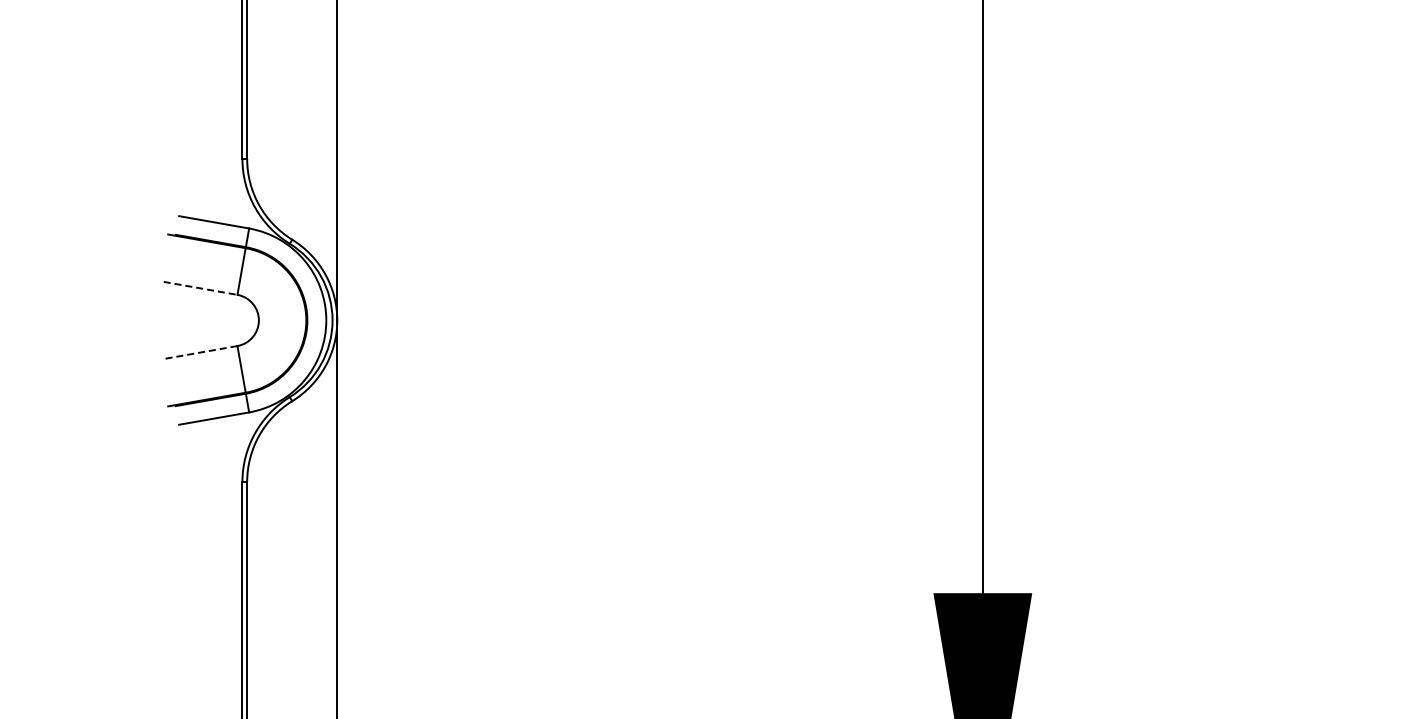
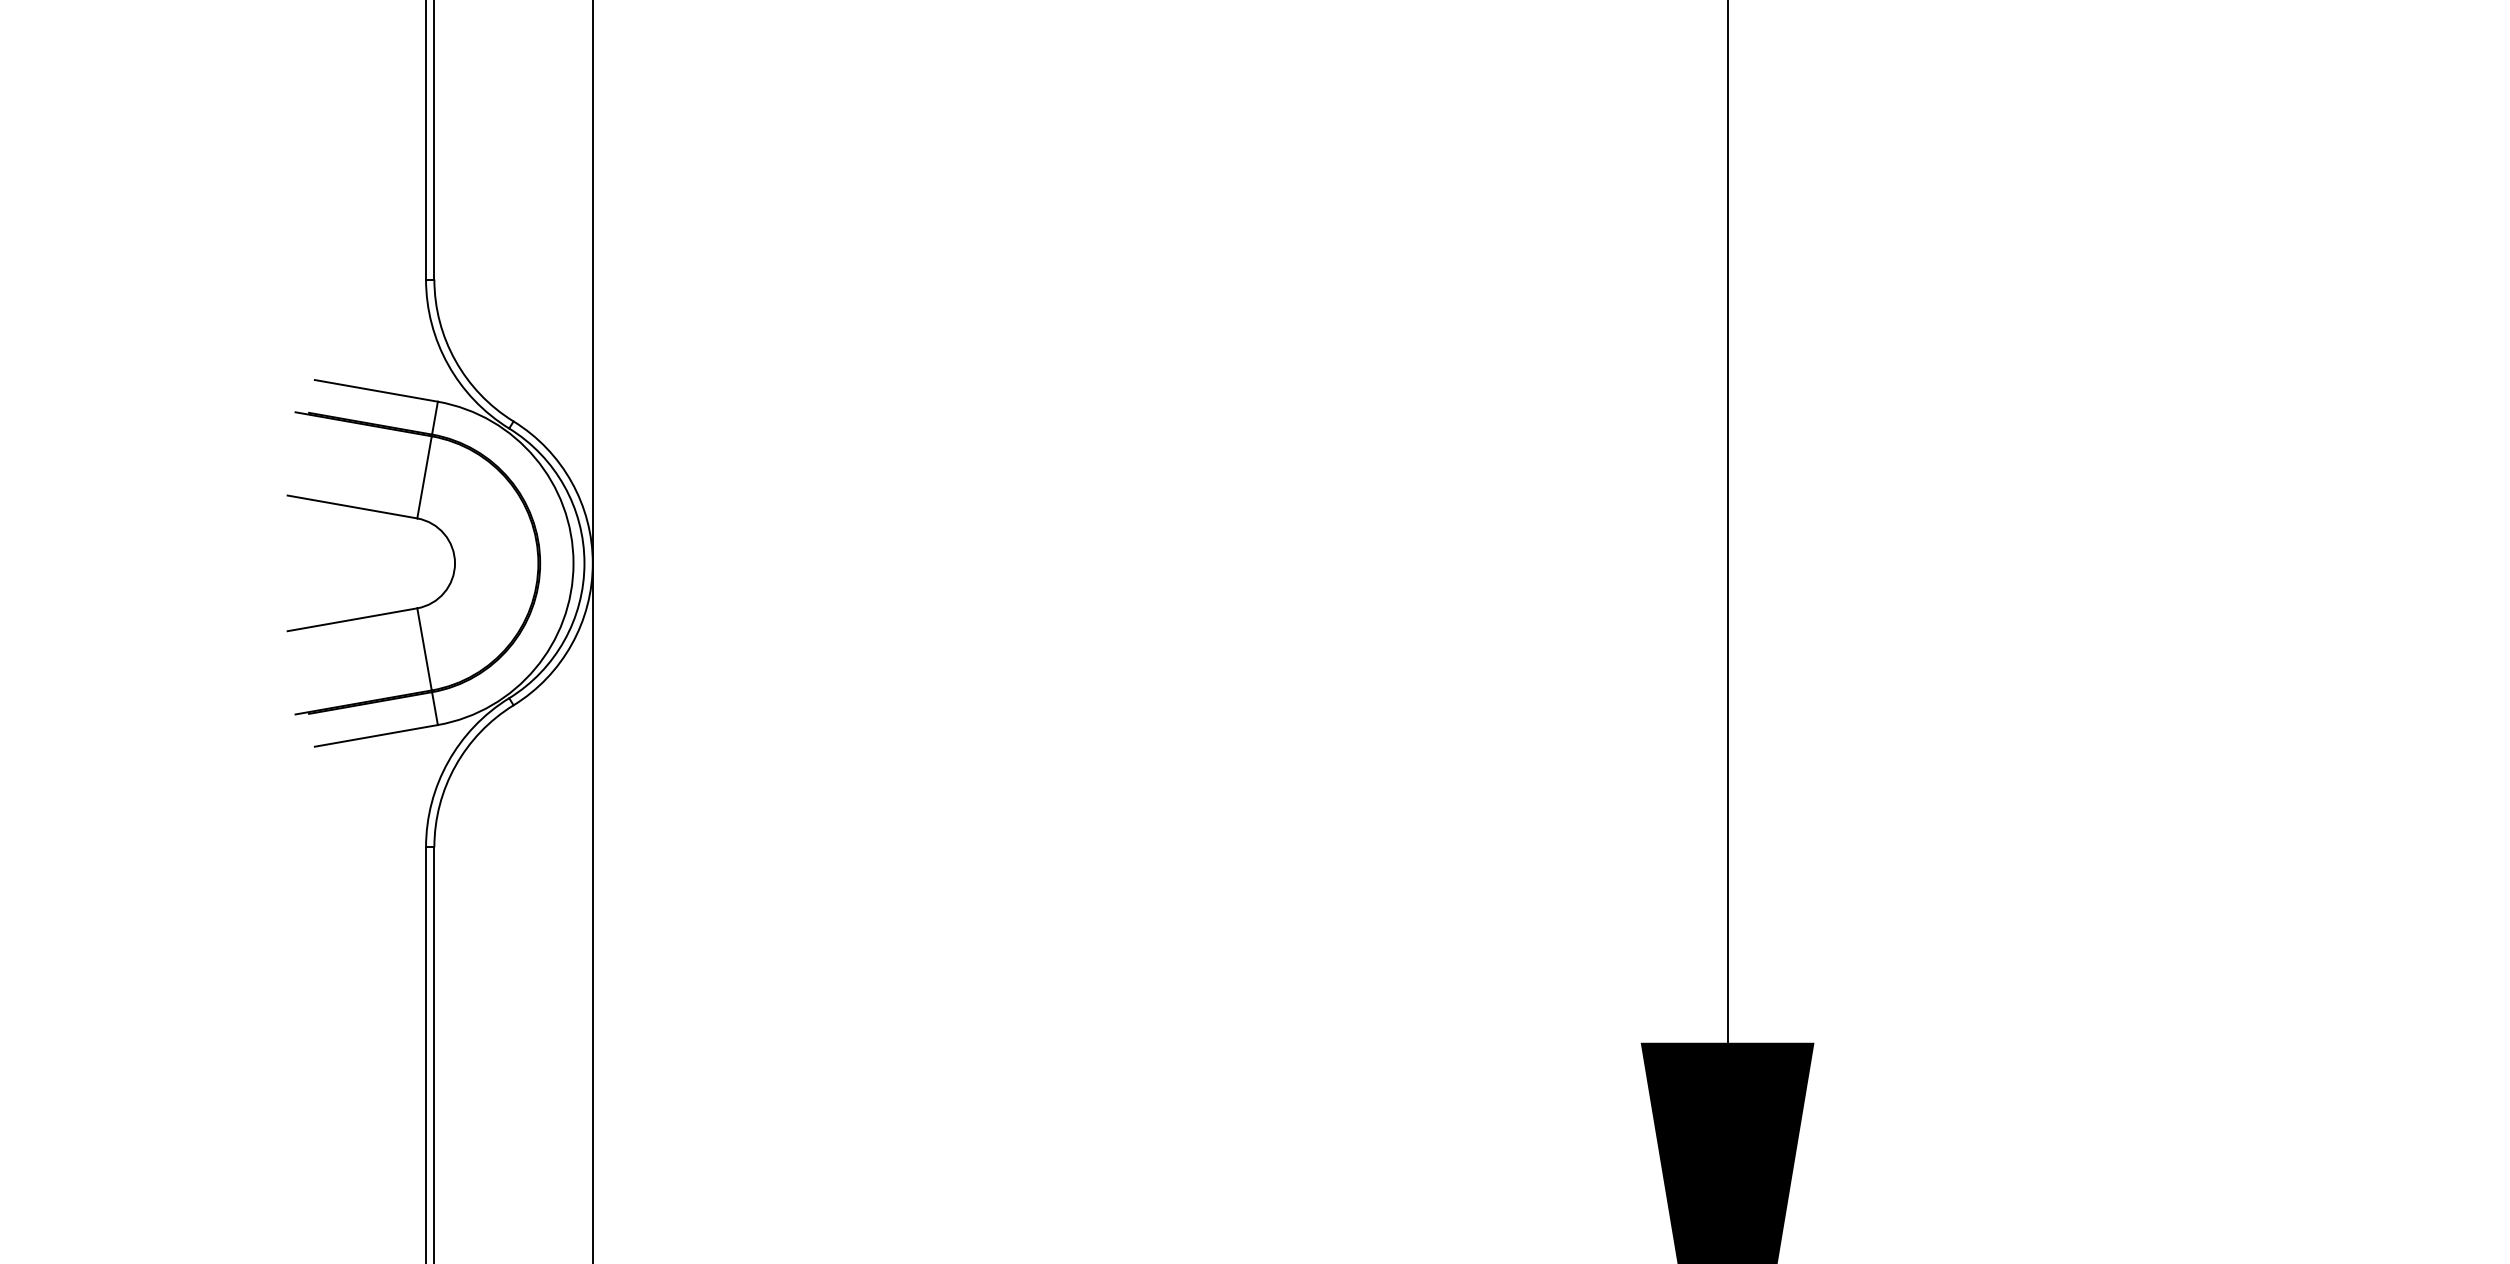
line: (201, 288) -> (354, 507), dashed -> solid
line: (200, 352) -> (352, 619), dashed -> solid

